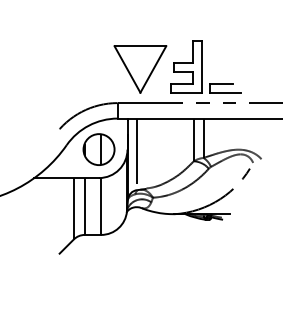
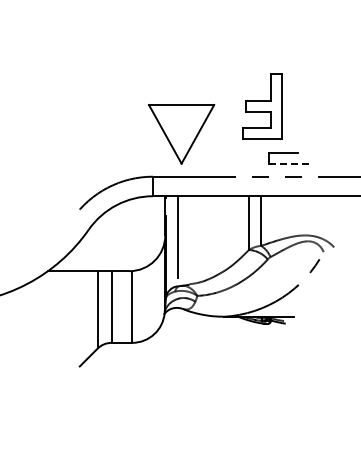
part: (186, 67) -> (262, 106), moved
line: (225, 92) -> (288, 163), solid -> dashed
part: (99, 148) -> (129, 234), removed

